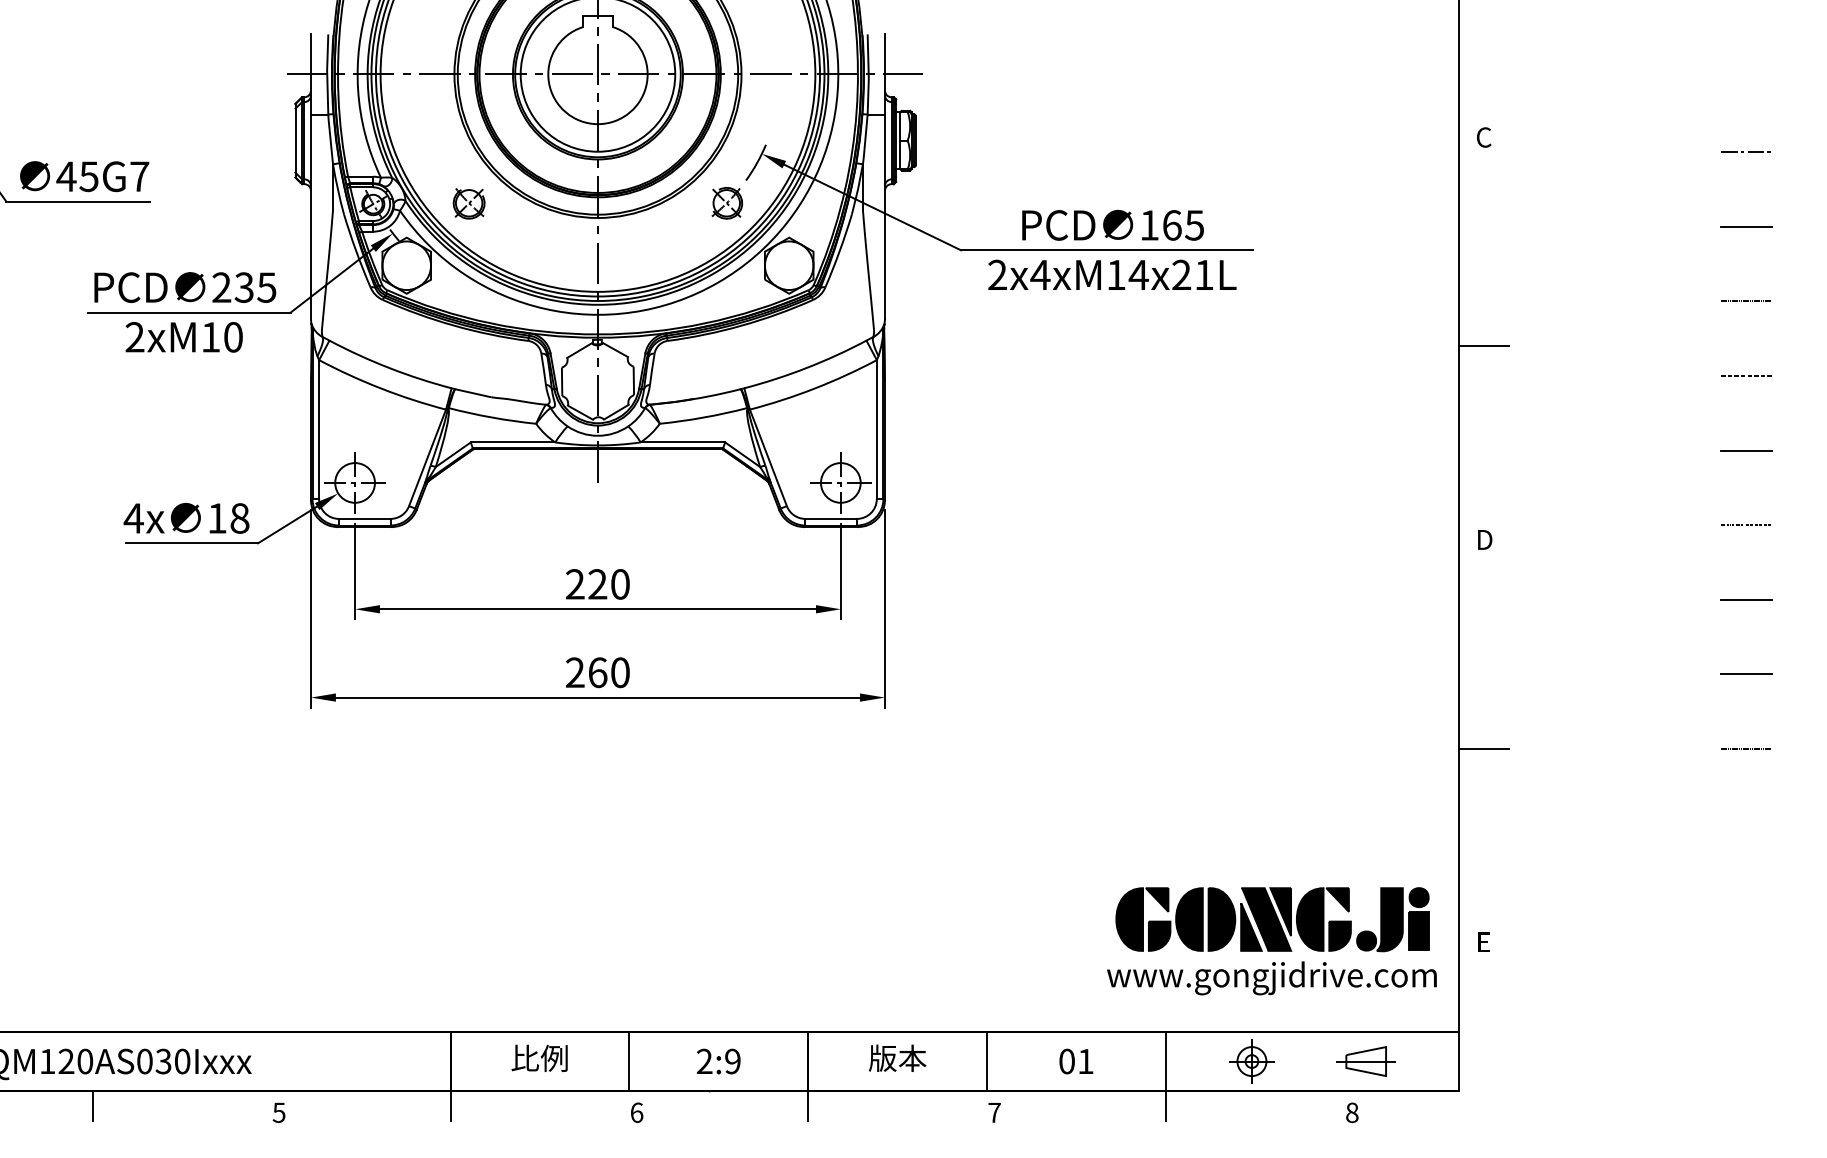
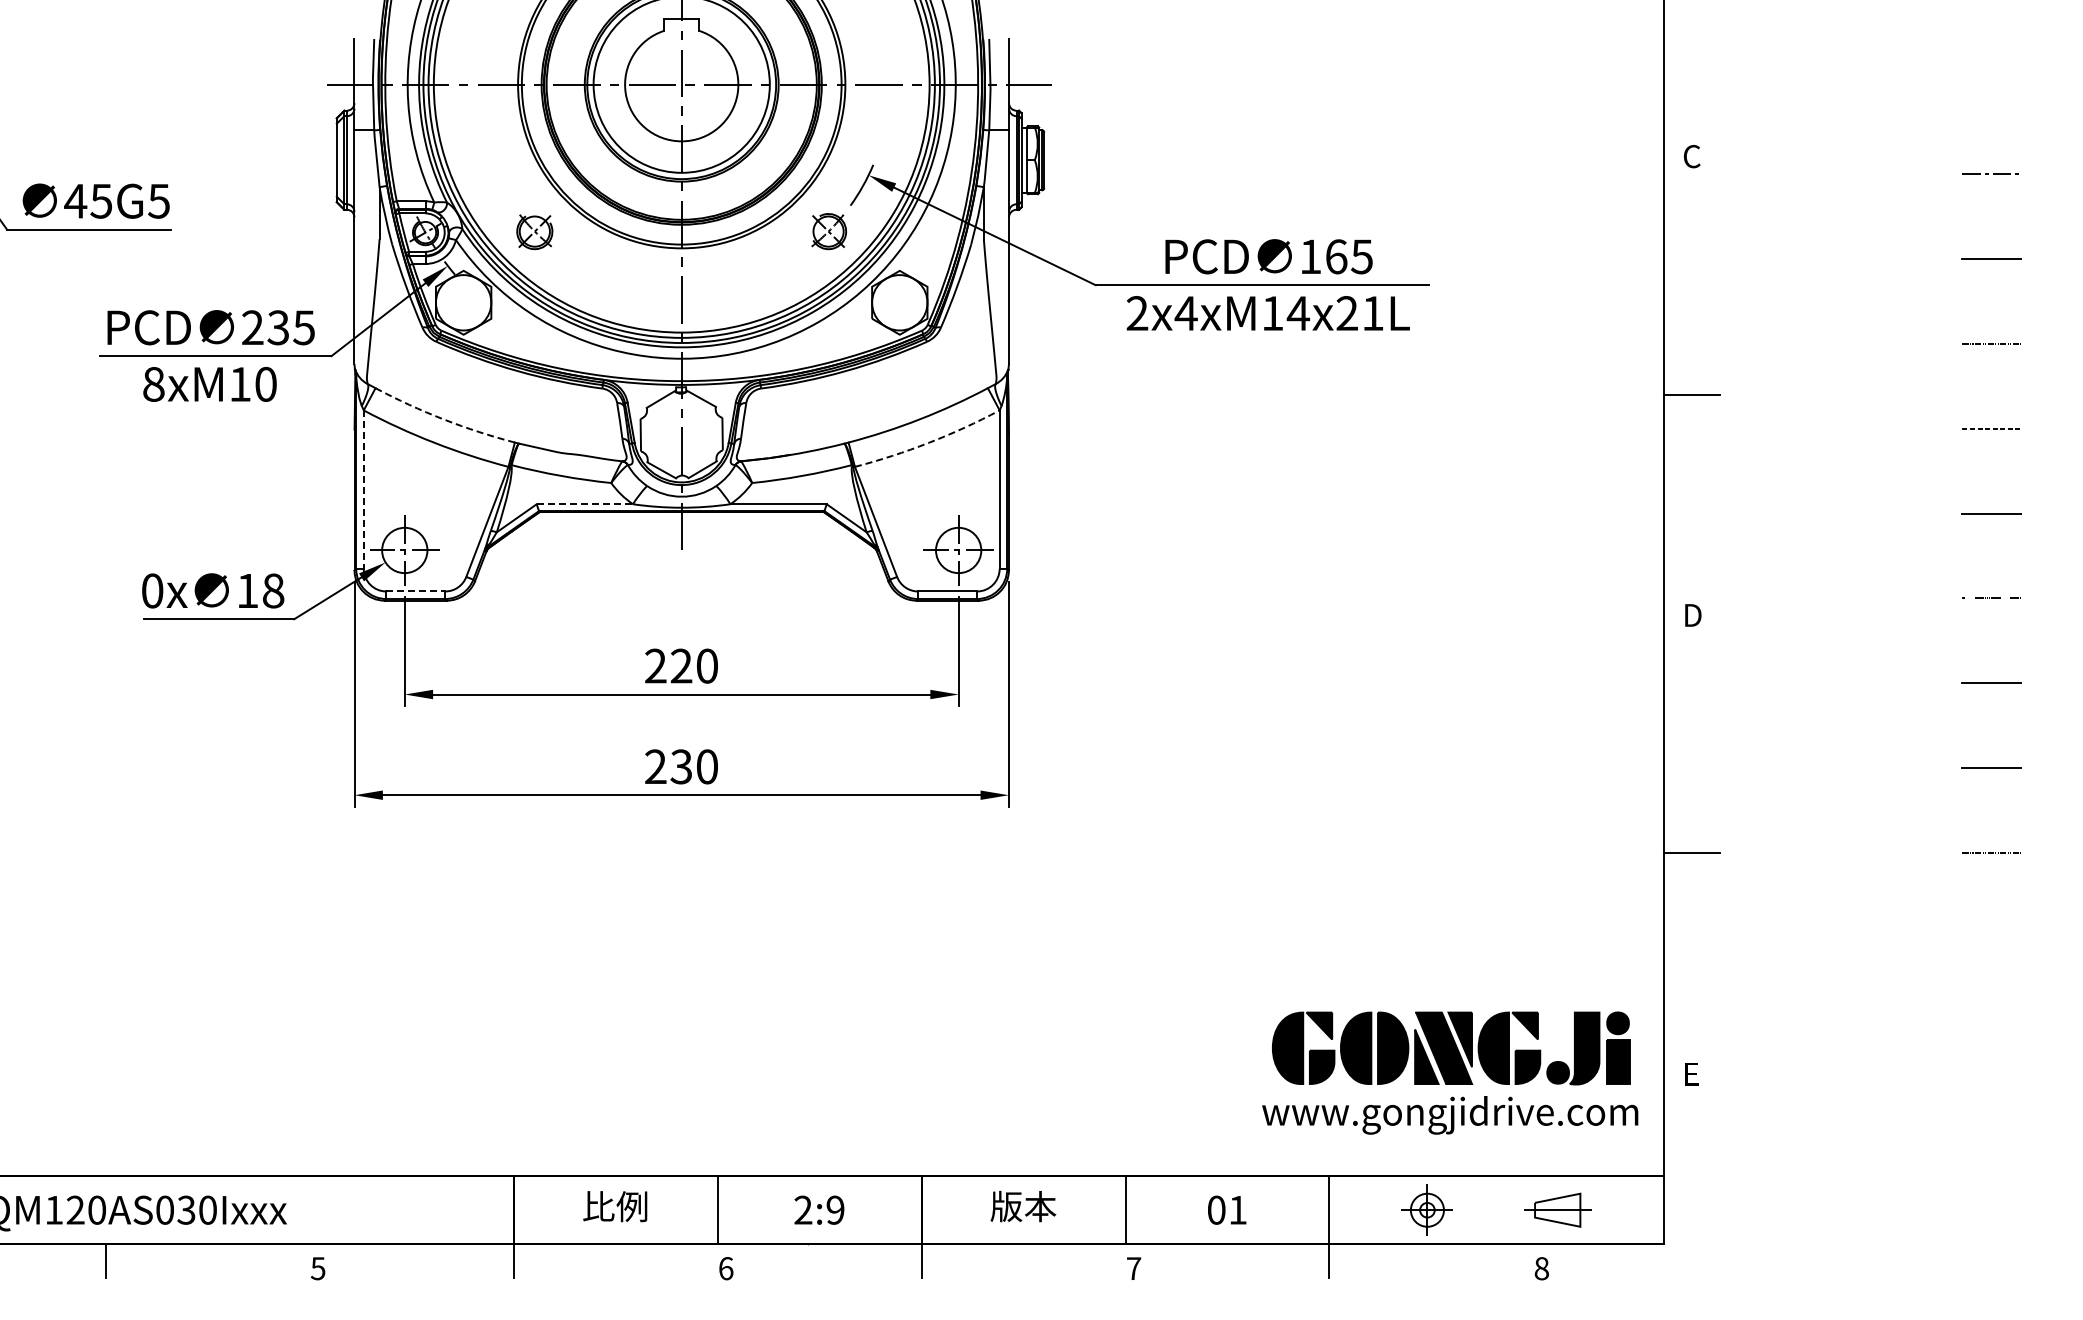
text: (139, 176) -> (158, 201), 45G7 -> 45G5
text: (134, 336) -> (153, 383), 2xM10 -> 8xM10
arc: (389, 368) -> (443, 419), solid -> dashed
arc: (814, 388) -> (928, 442), solid -> dashed
line: (318, 430) -> (363, 490), solid -> dashed
line: (513, 442) -> (585, 504), solid -> dashed
text: (133, 518) -> (152, 590), 4x -> 0x
line: (365, 518) -> (416, 591), solid -> dashed
text: (597, 672) -> (681, 766), 260 -> 230

